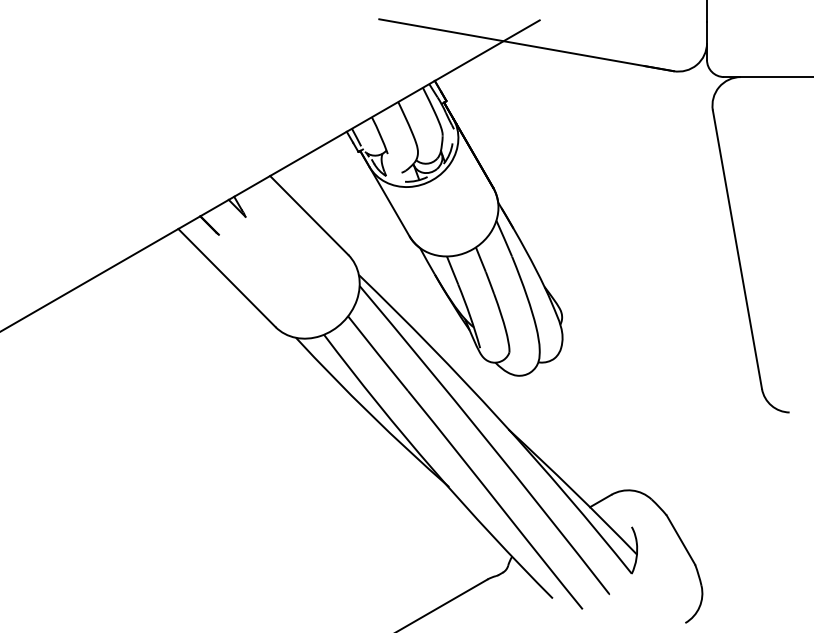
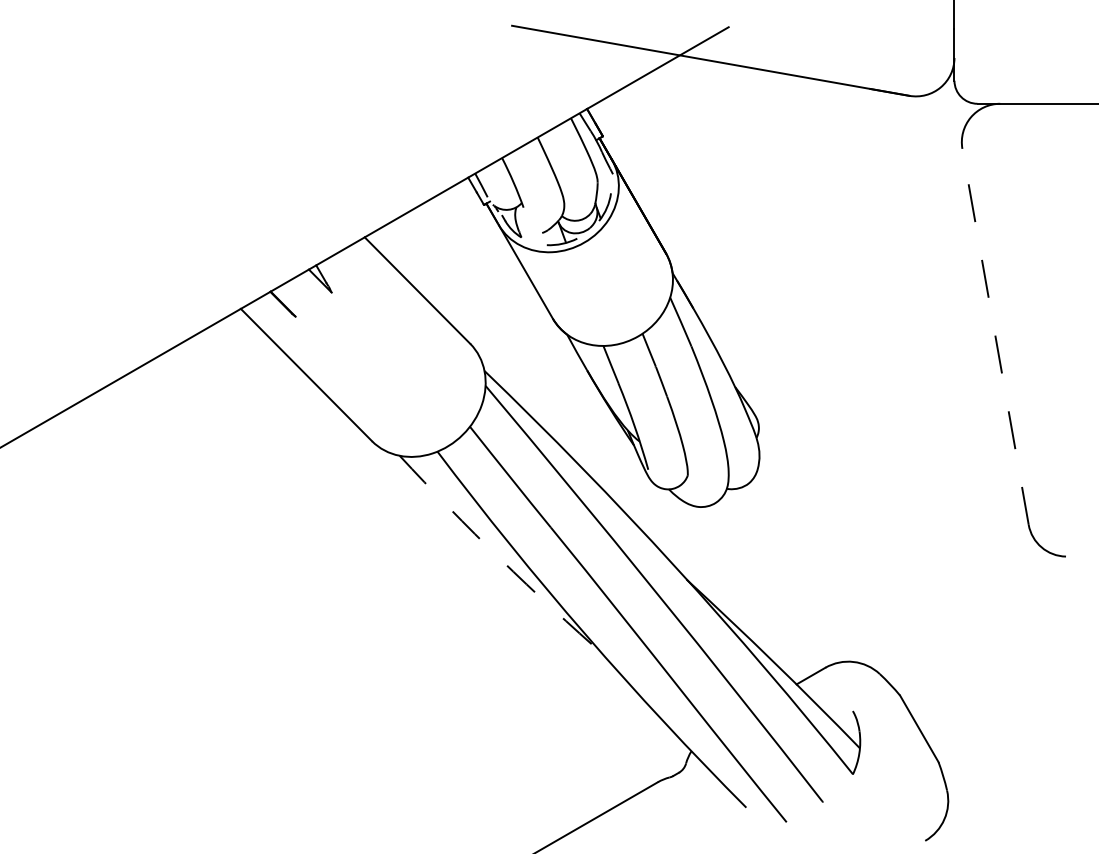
line: (737, 249) -> (995, 336), solid -> dashed
arc: (370, 414) -> (500, 559), solid -> dashed

